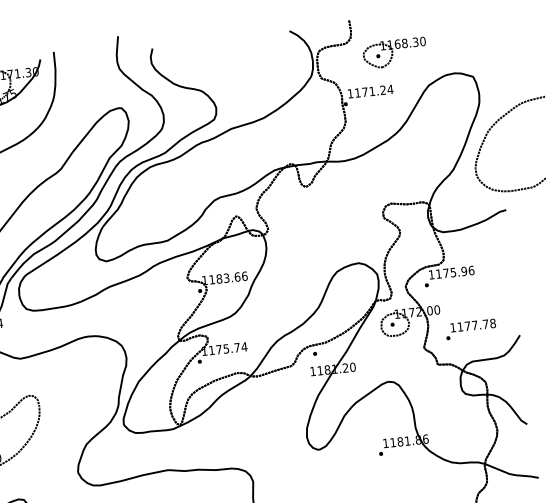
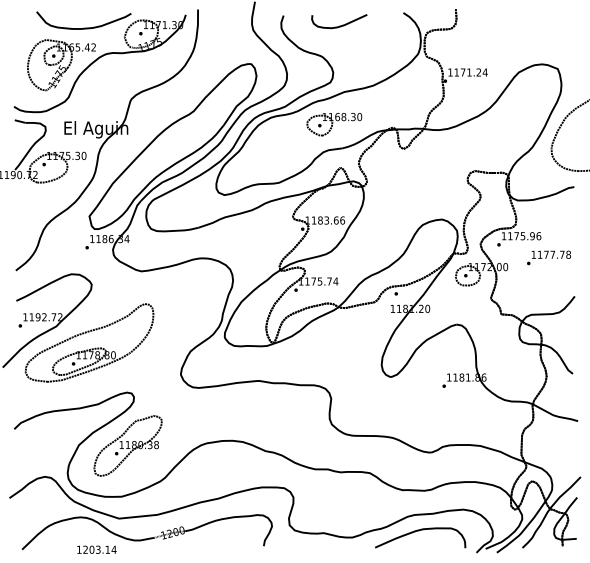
curve: (217, 53) -> (339, 25), added
part: (394, 53) -> (334, 124), moved
text: (470, 329) -> (548, 257), moved

